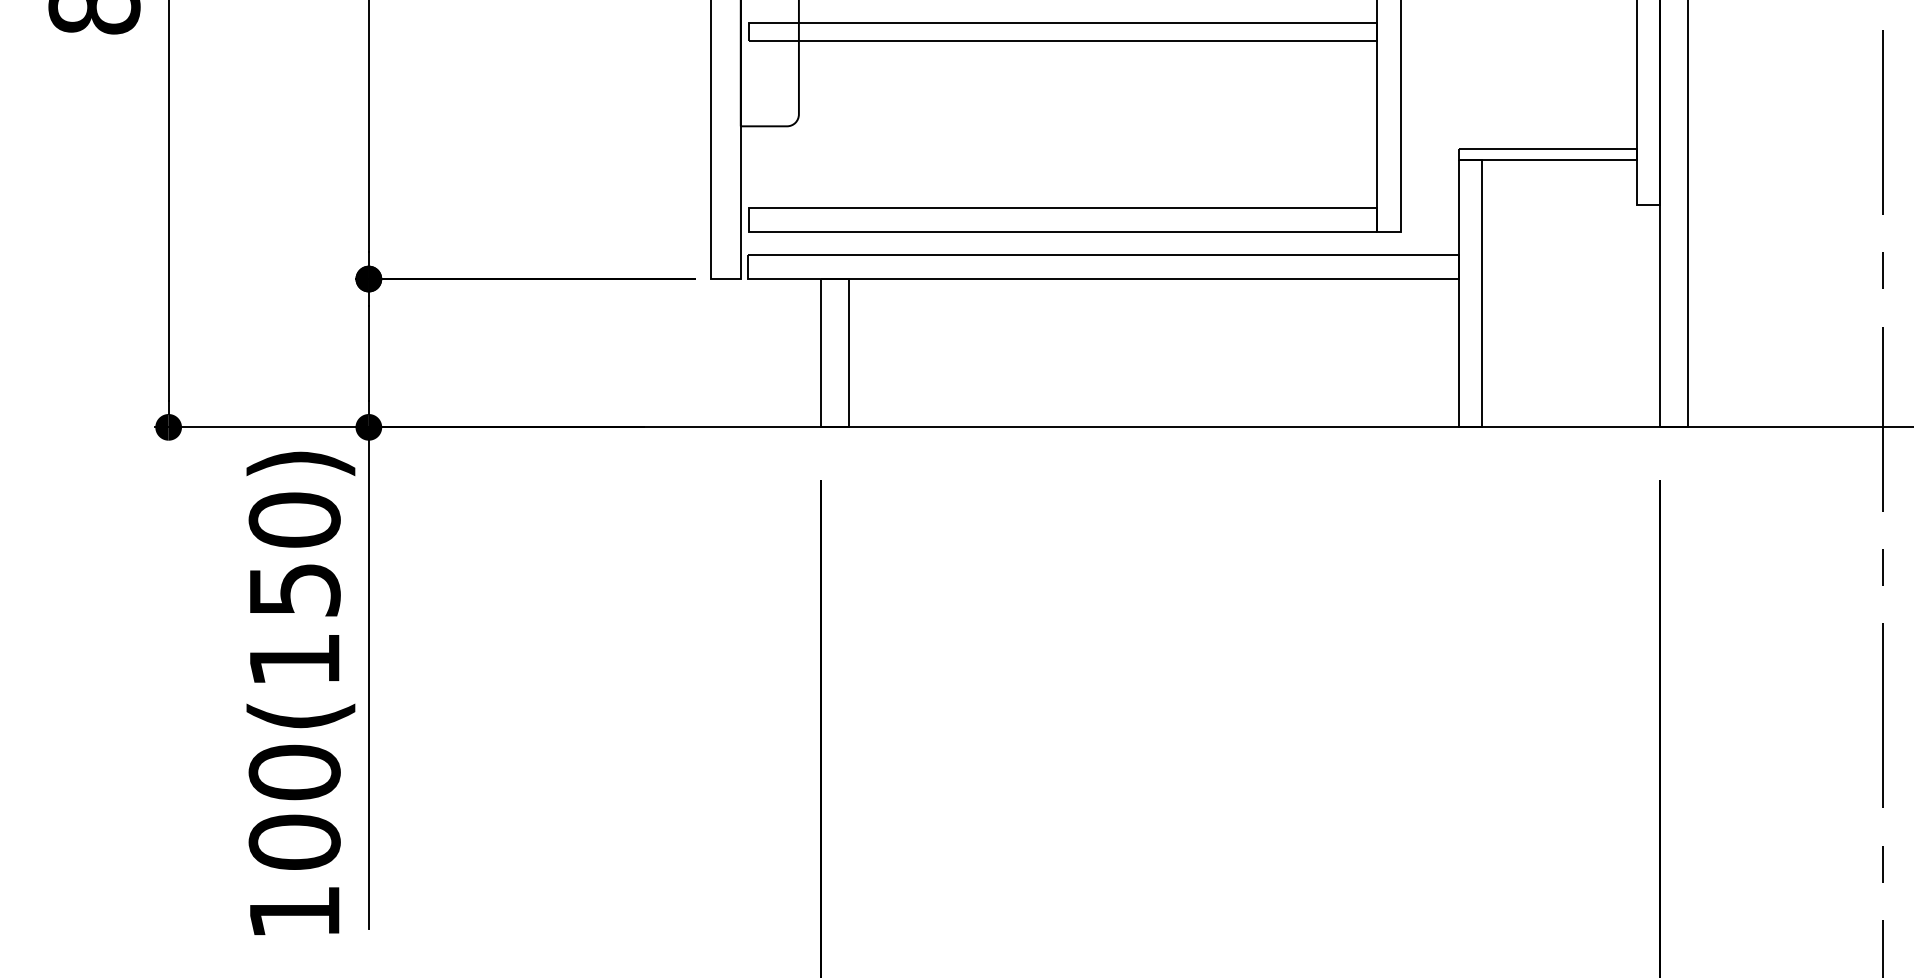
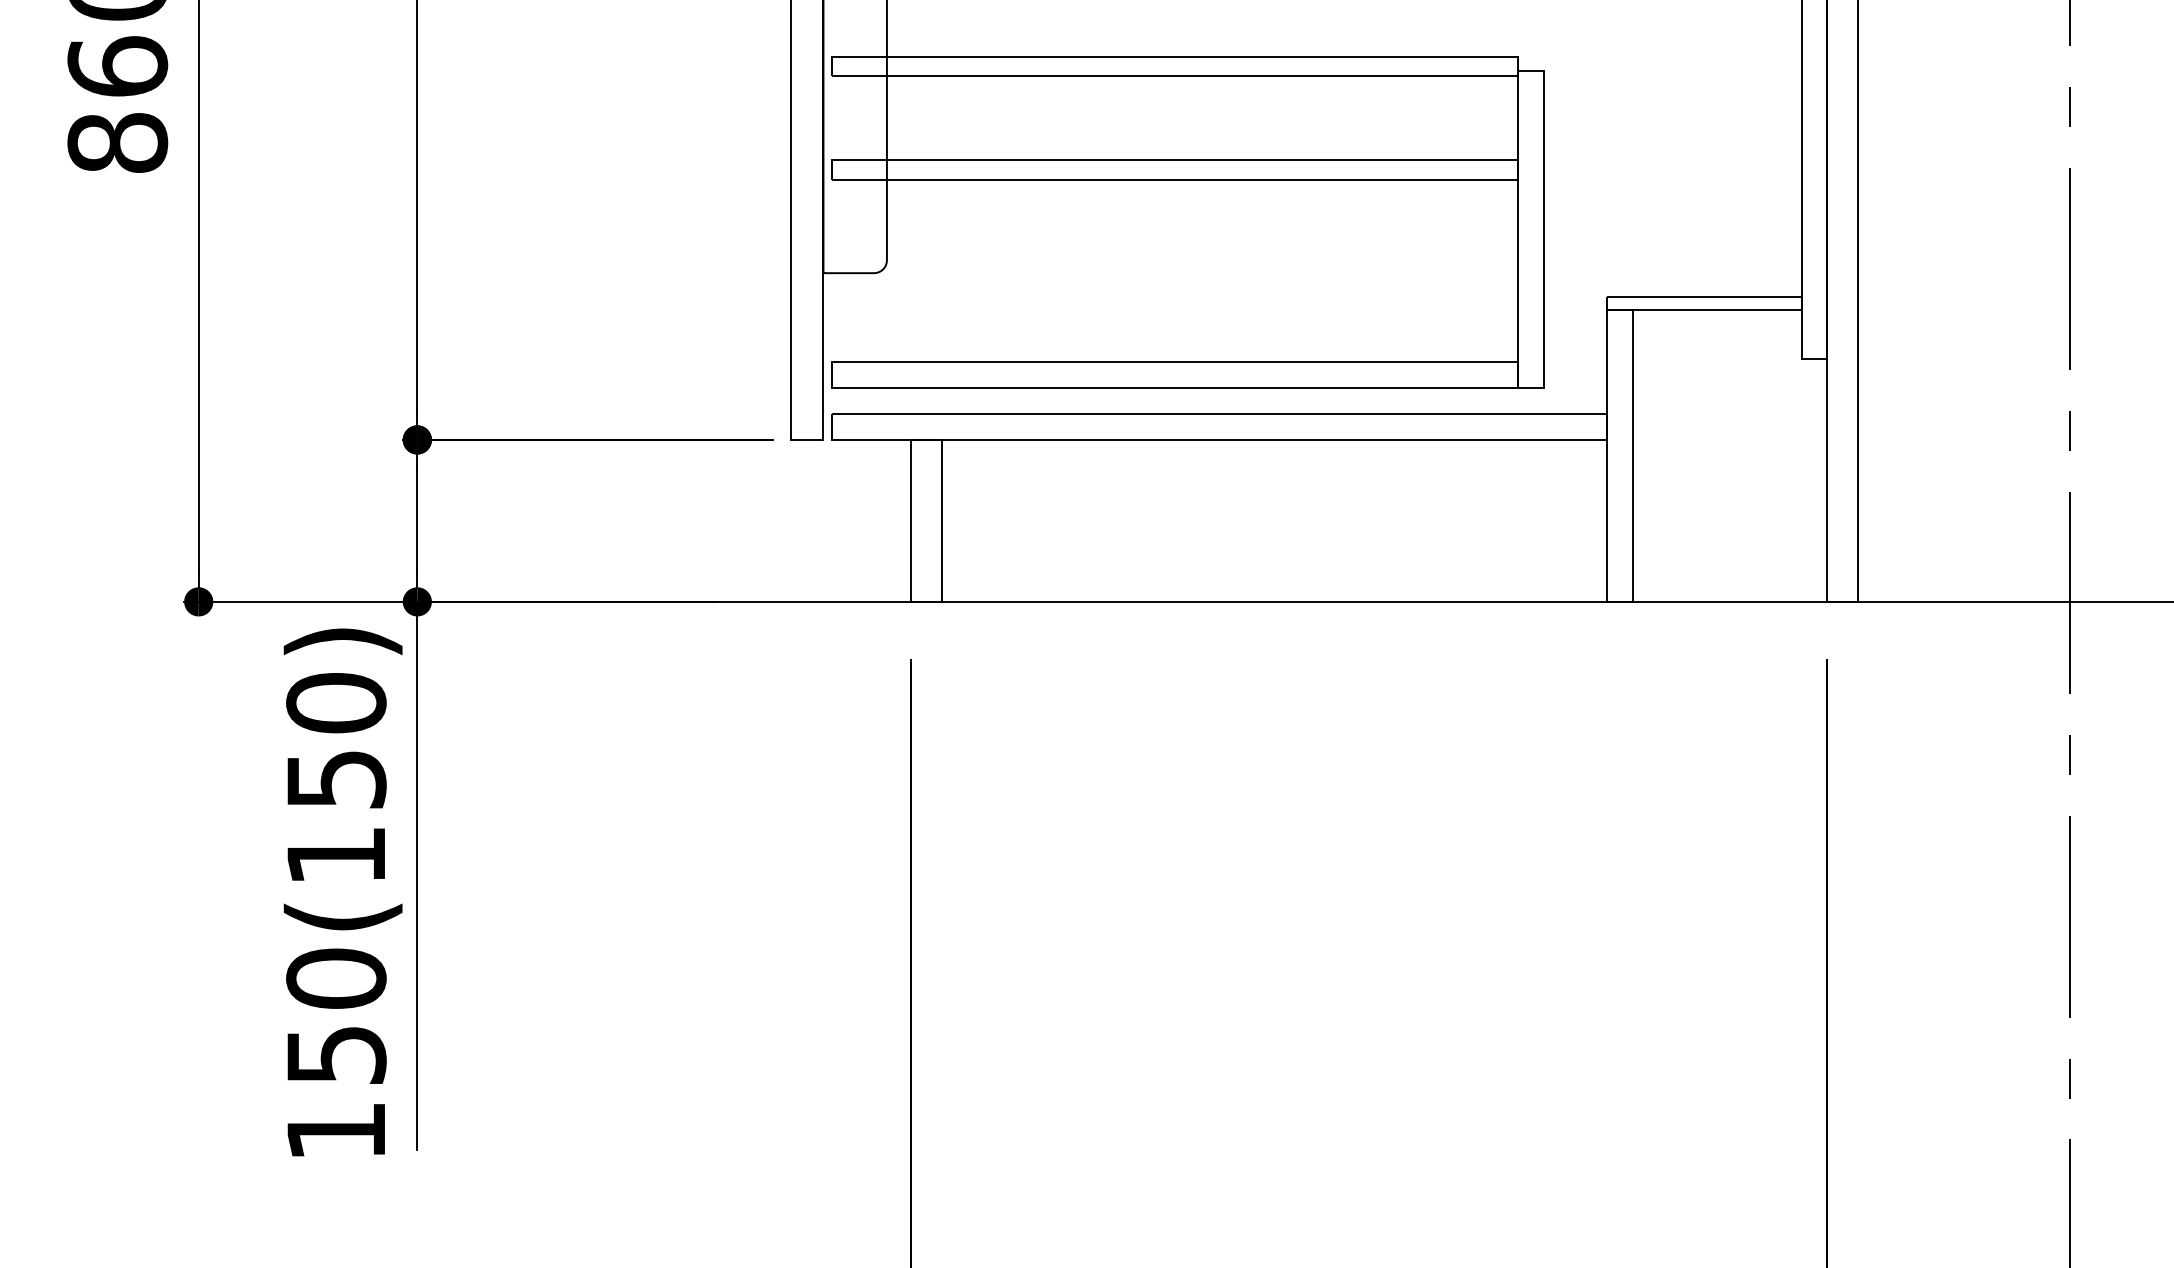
text: (294, 841) -> (336, 1054), 100(150) -> 150(150)

